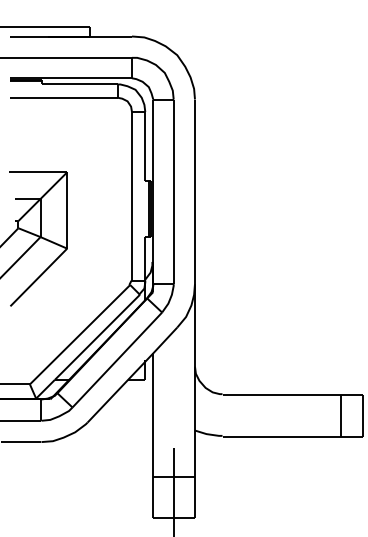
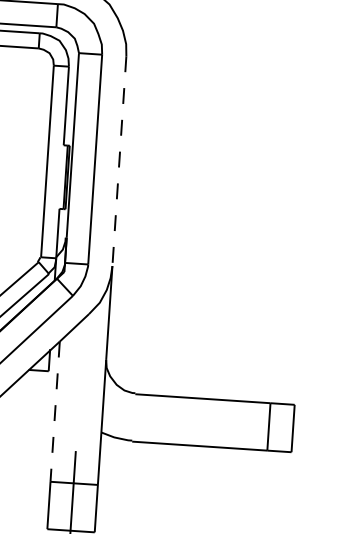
line: (194, 192) -> (118, 161), solid -> dashed
line: (153, 415) -> (55, 412), solid -> dashed

